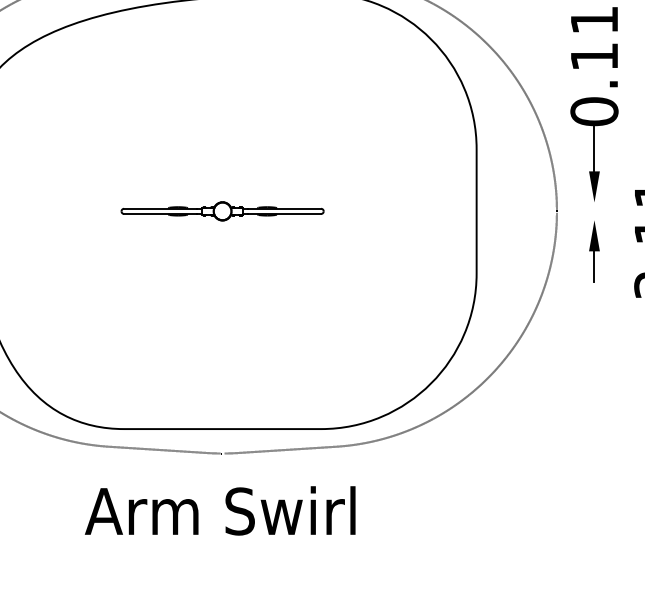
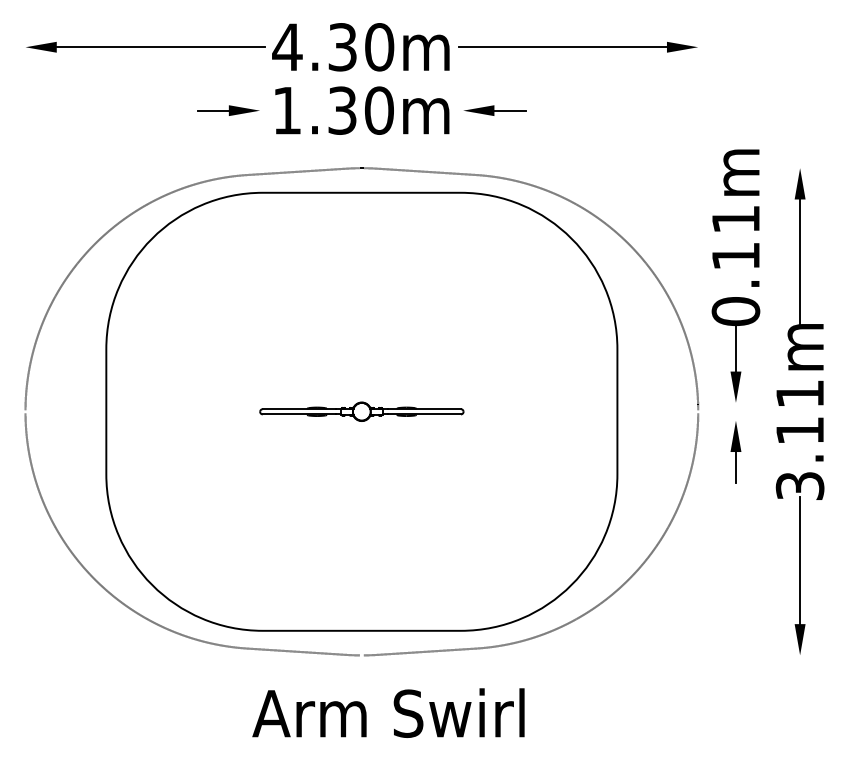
text: (220, 510) -> (388, 712), moved

